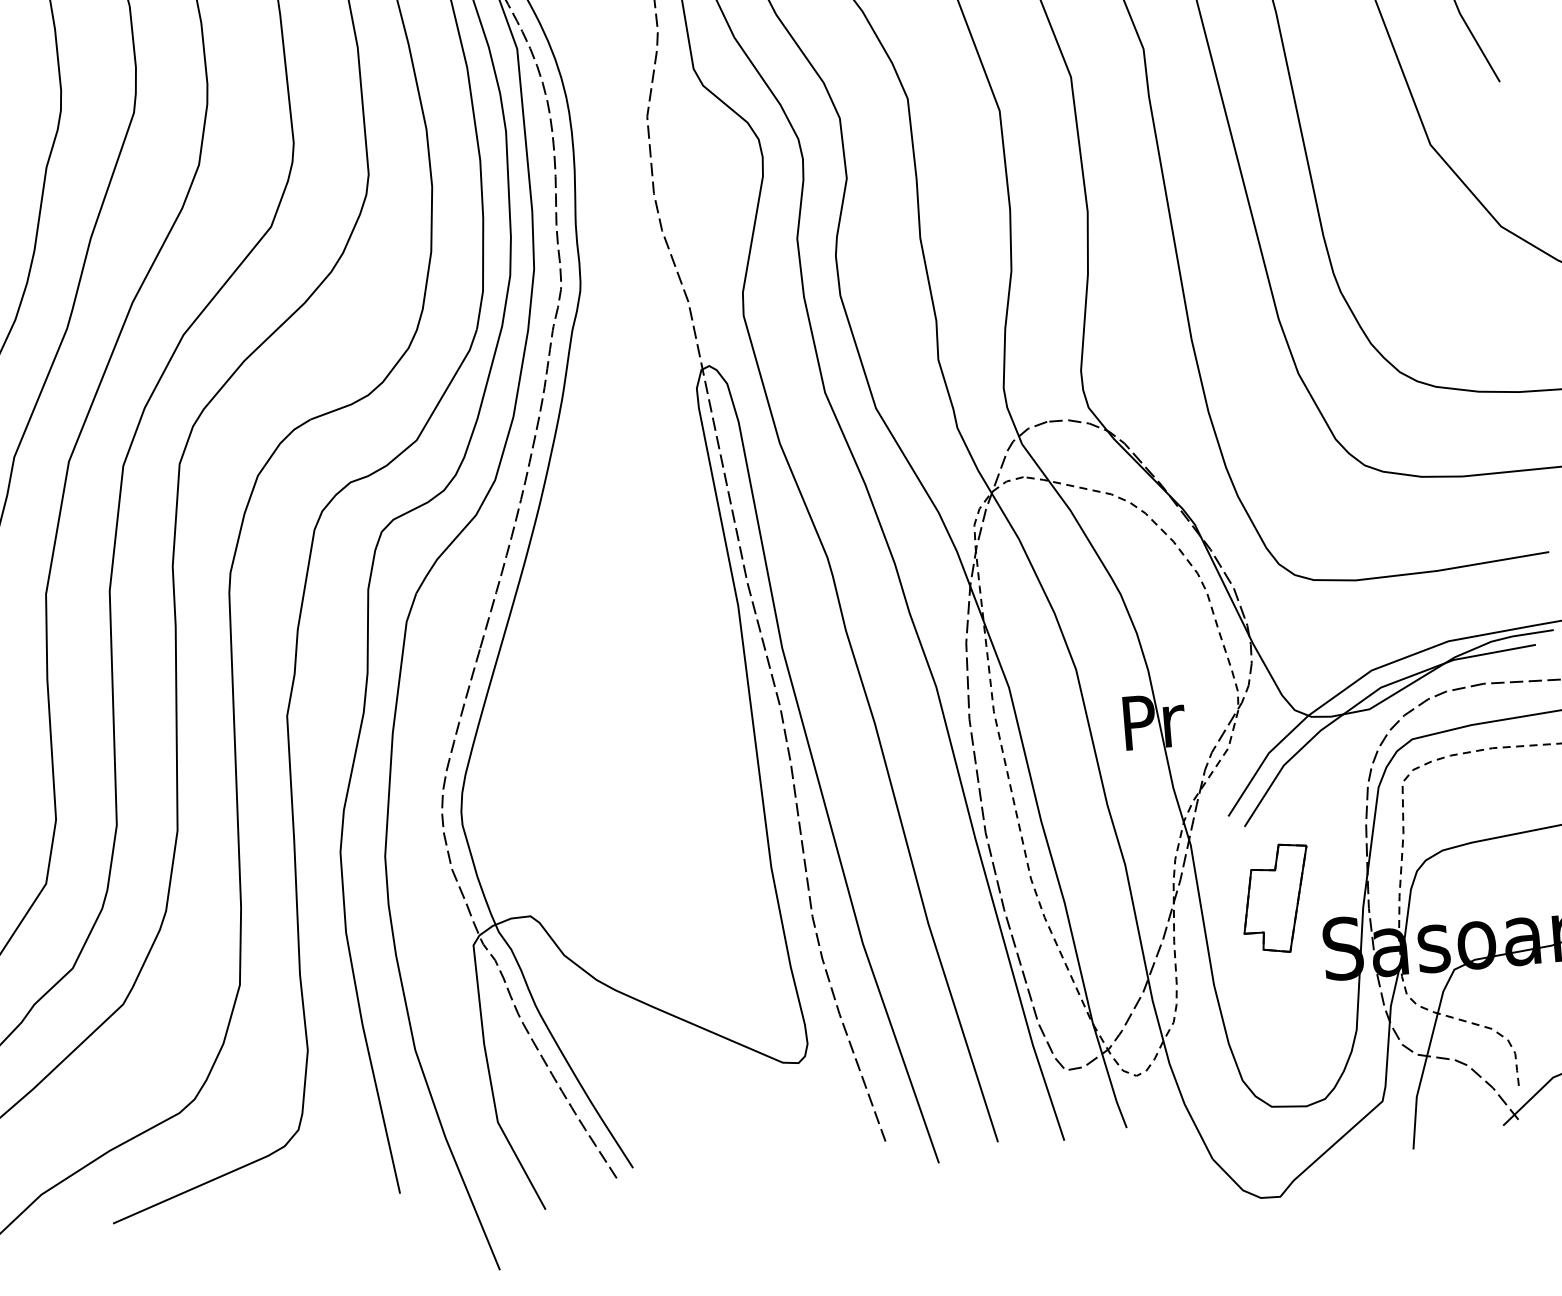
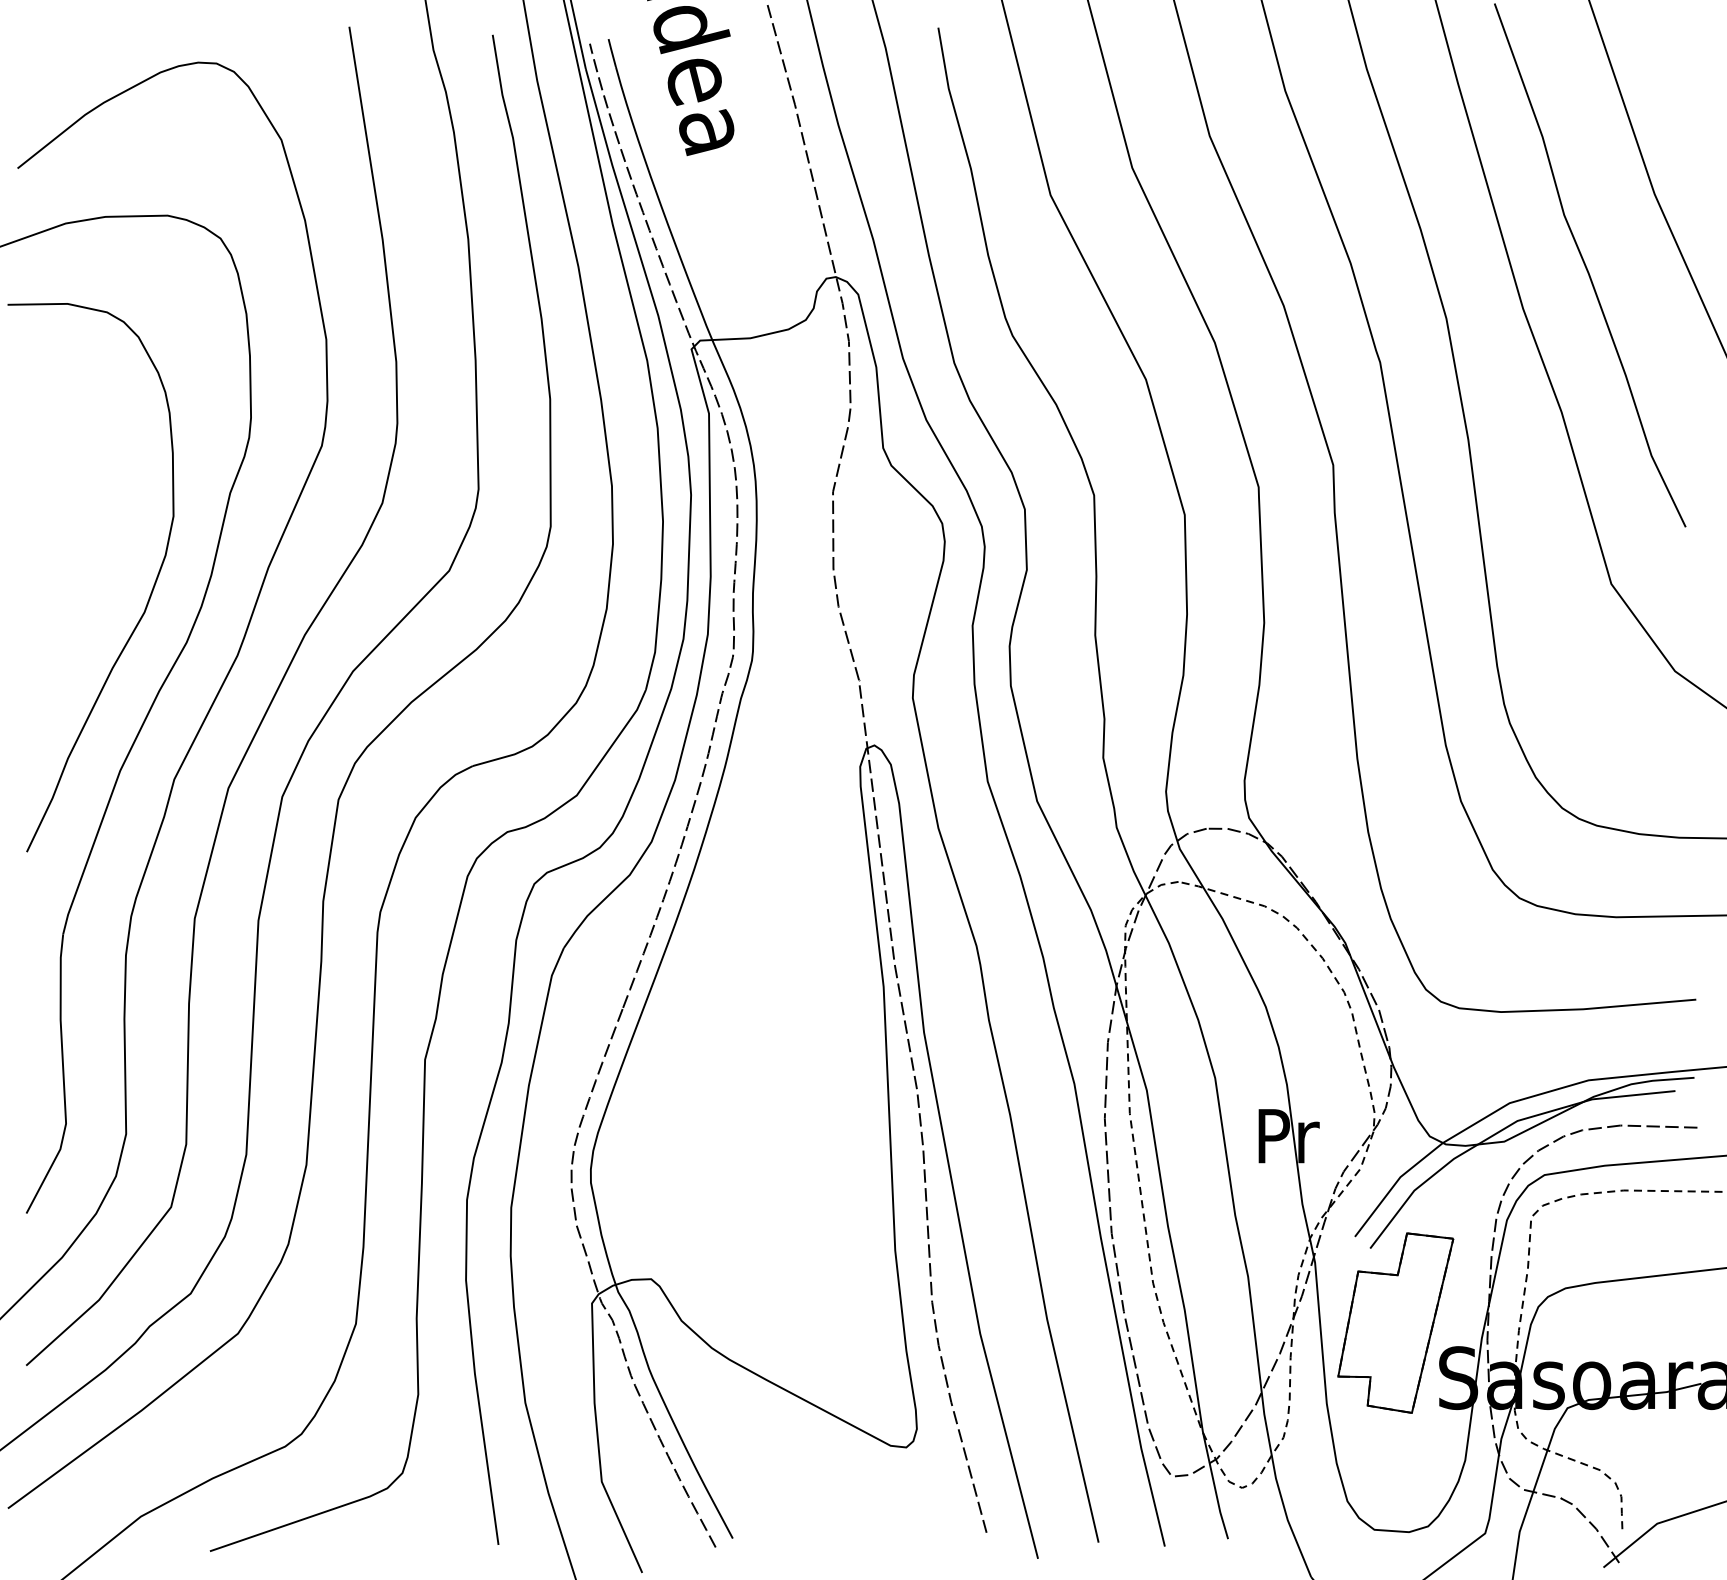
part: (1275, 898) -> (1395, 1322), size x1.67

